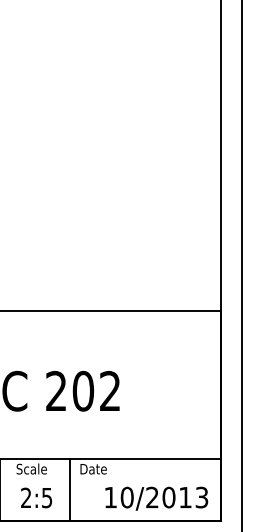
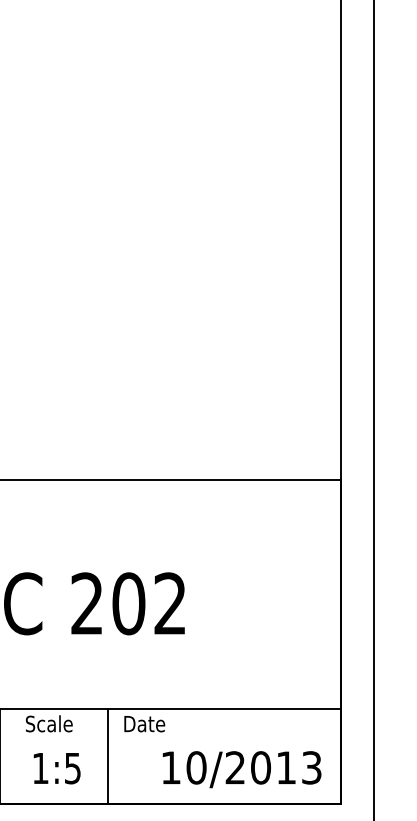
text: (26, 497) -> (41, 767), 2:5 -> 1:5

